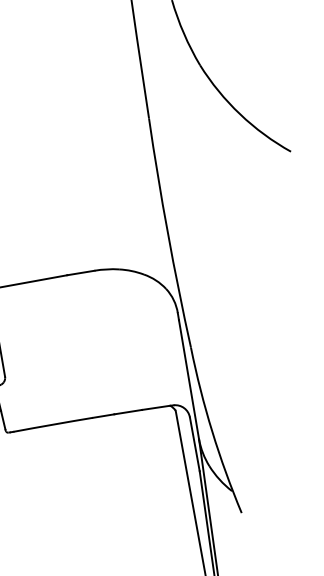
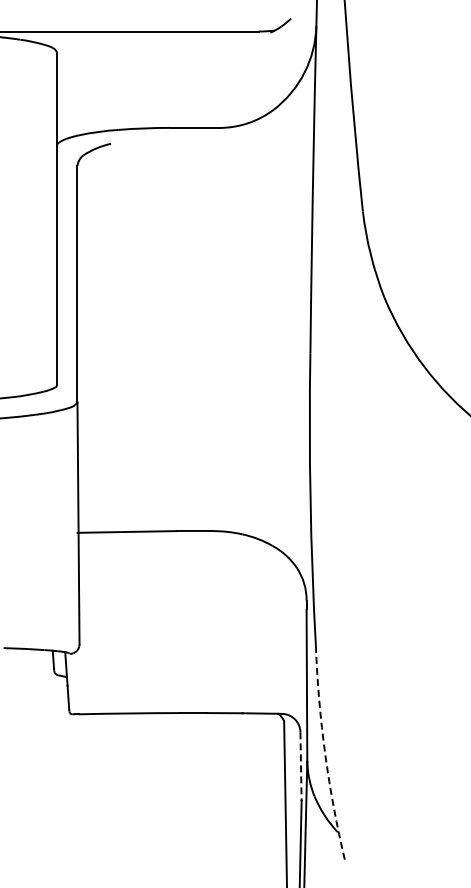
arc: (212, 431) -> (325, 754), solid -> dashed
line: (195, 444) -> (301, 767), solid -> dashed

